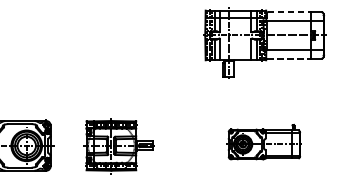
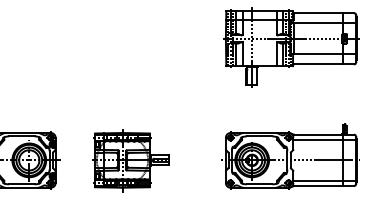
line: (289, 12) -> (318, 13), dashed -> solid
line: (290, 58) -> (319, 64), dashed -> solid
part: (263, 142) -> (290, 156), size x1.67

